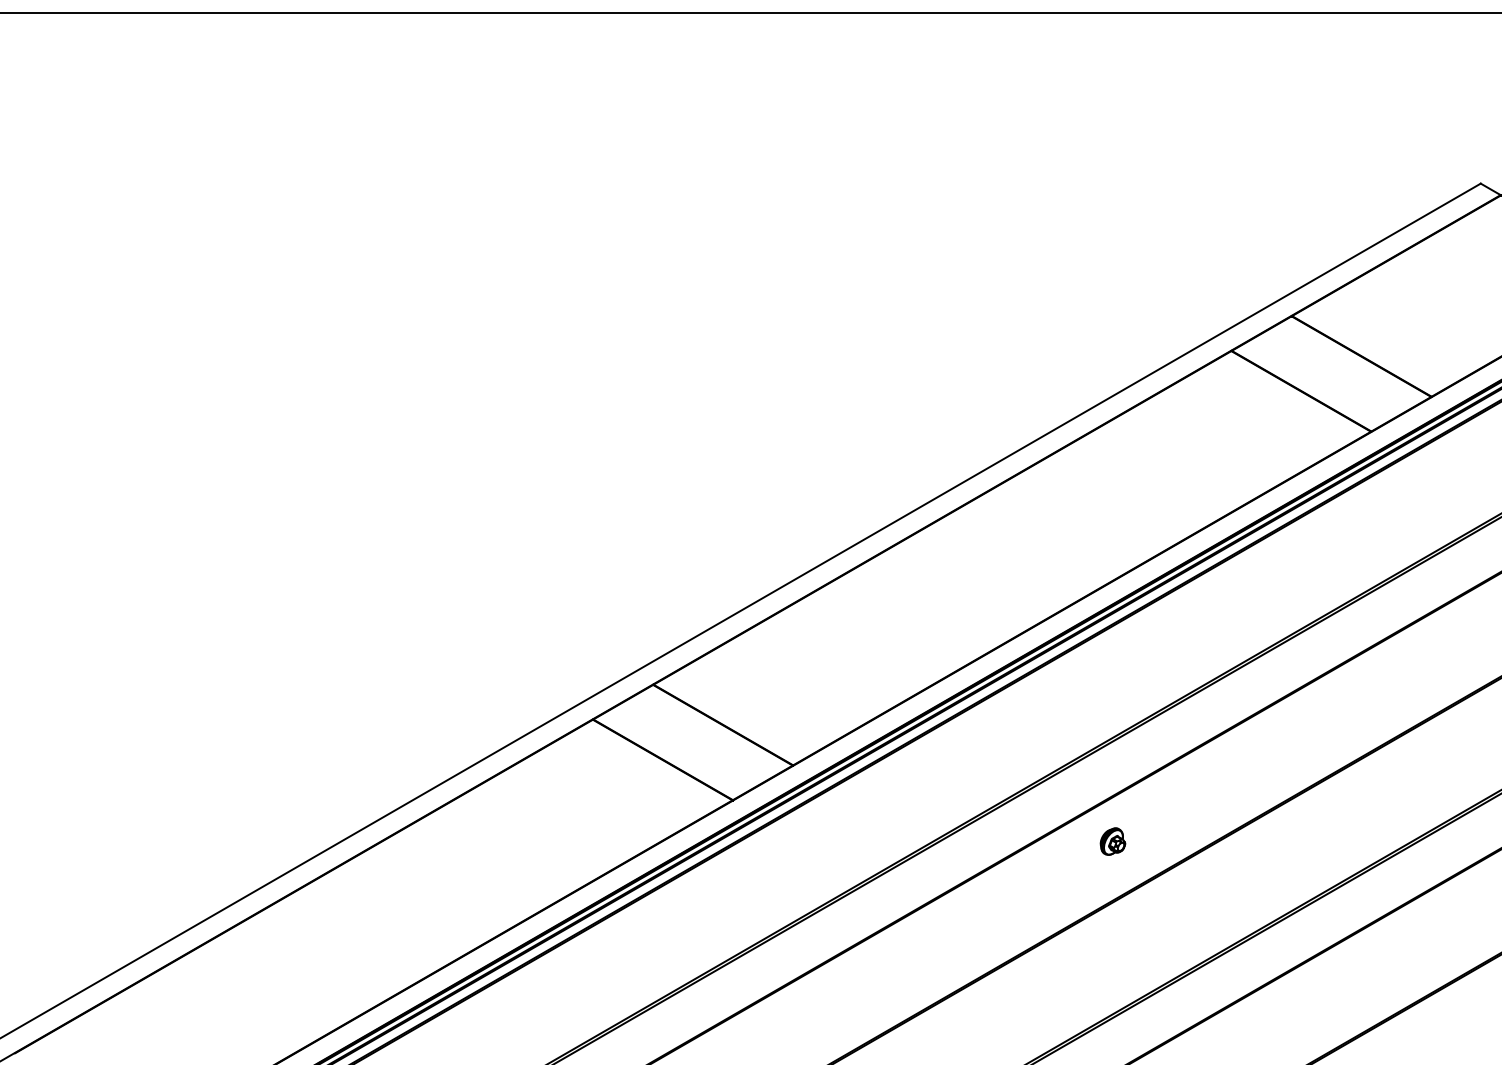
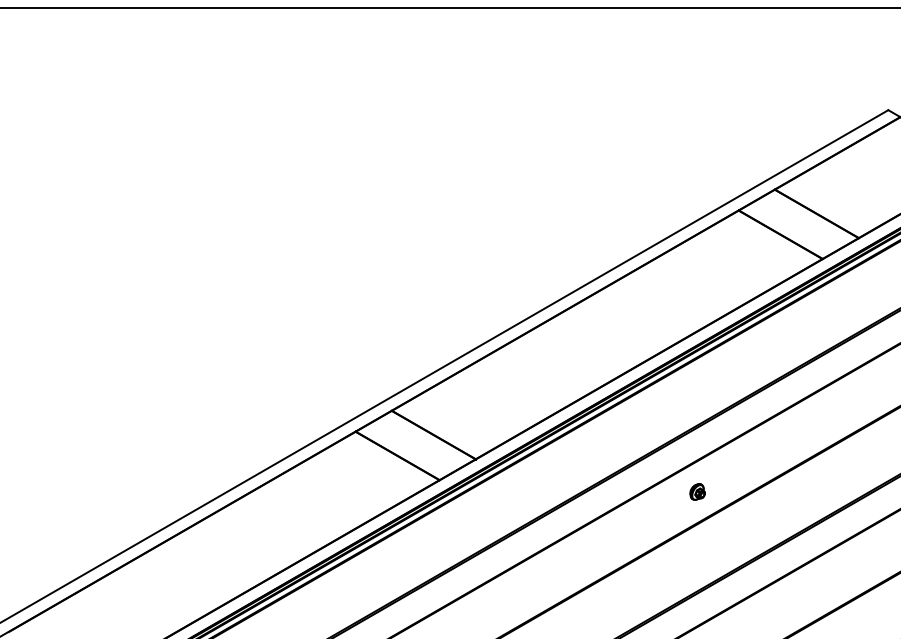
part: (1112, 840) -> (697, 491), moved

